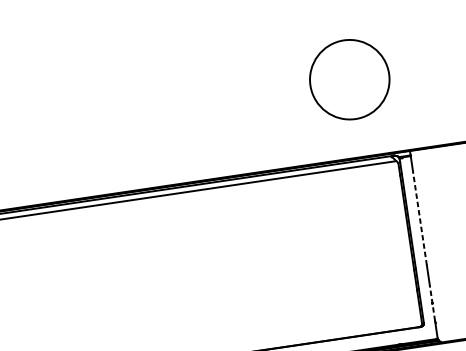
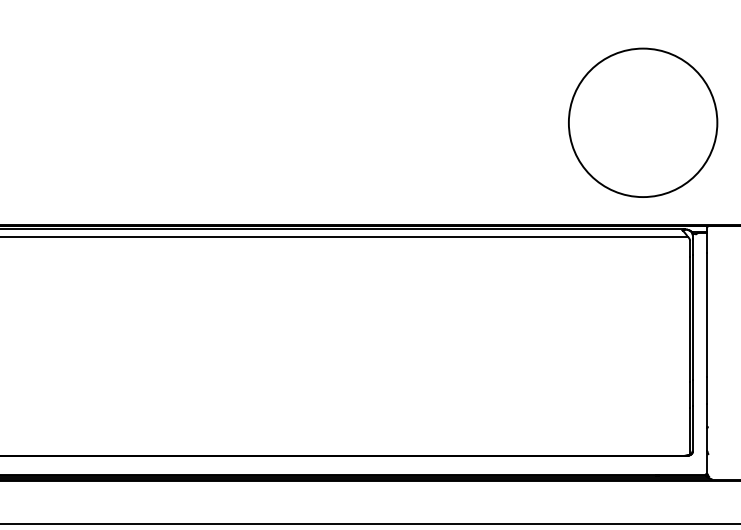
circle: (349, 79) -> (643, 122), size x1.43
line: (419, 217) -> (707, 314), dashed -> solid
line: (432, 303) -> (707, 427), dashed -> solid

